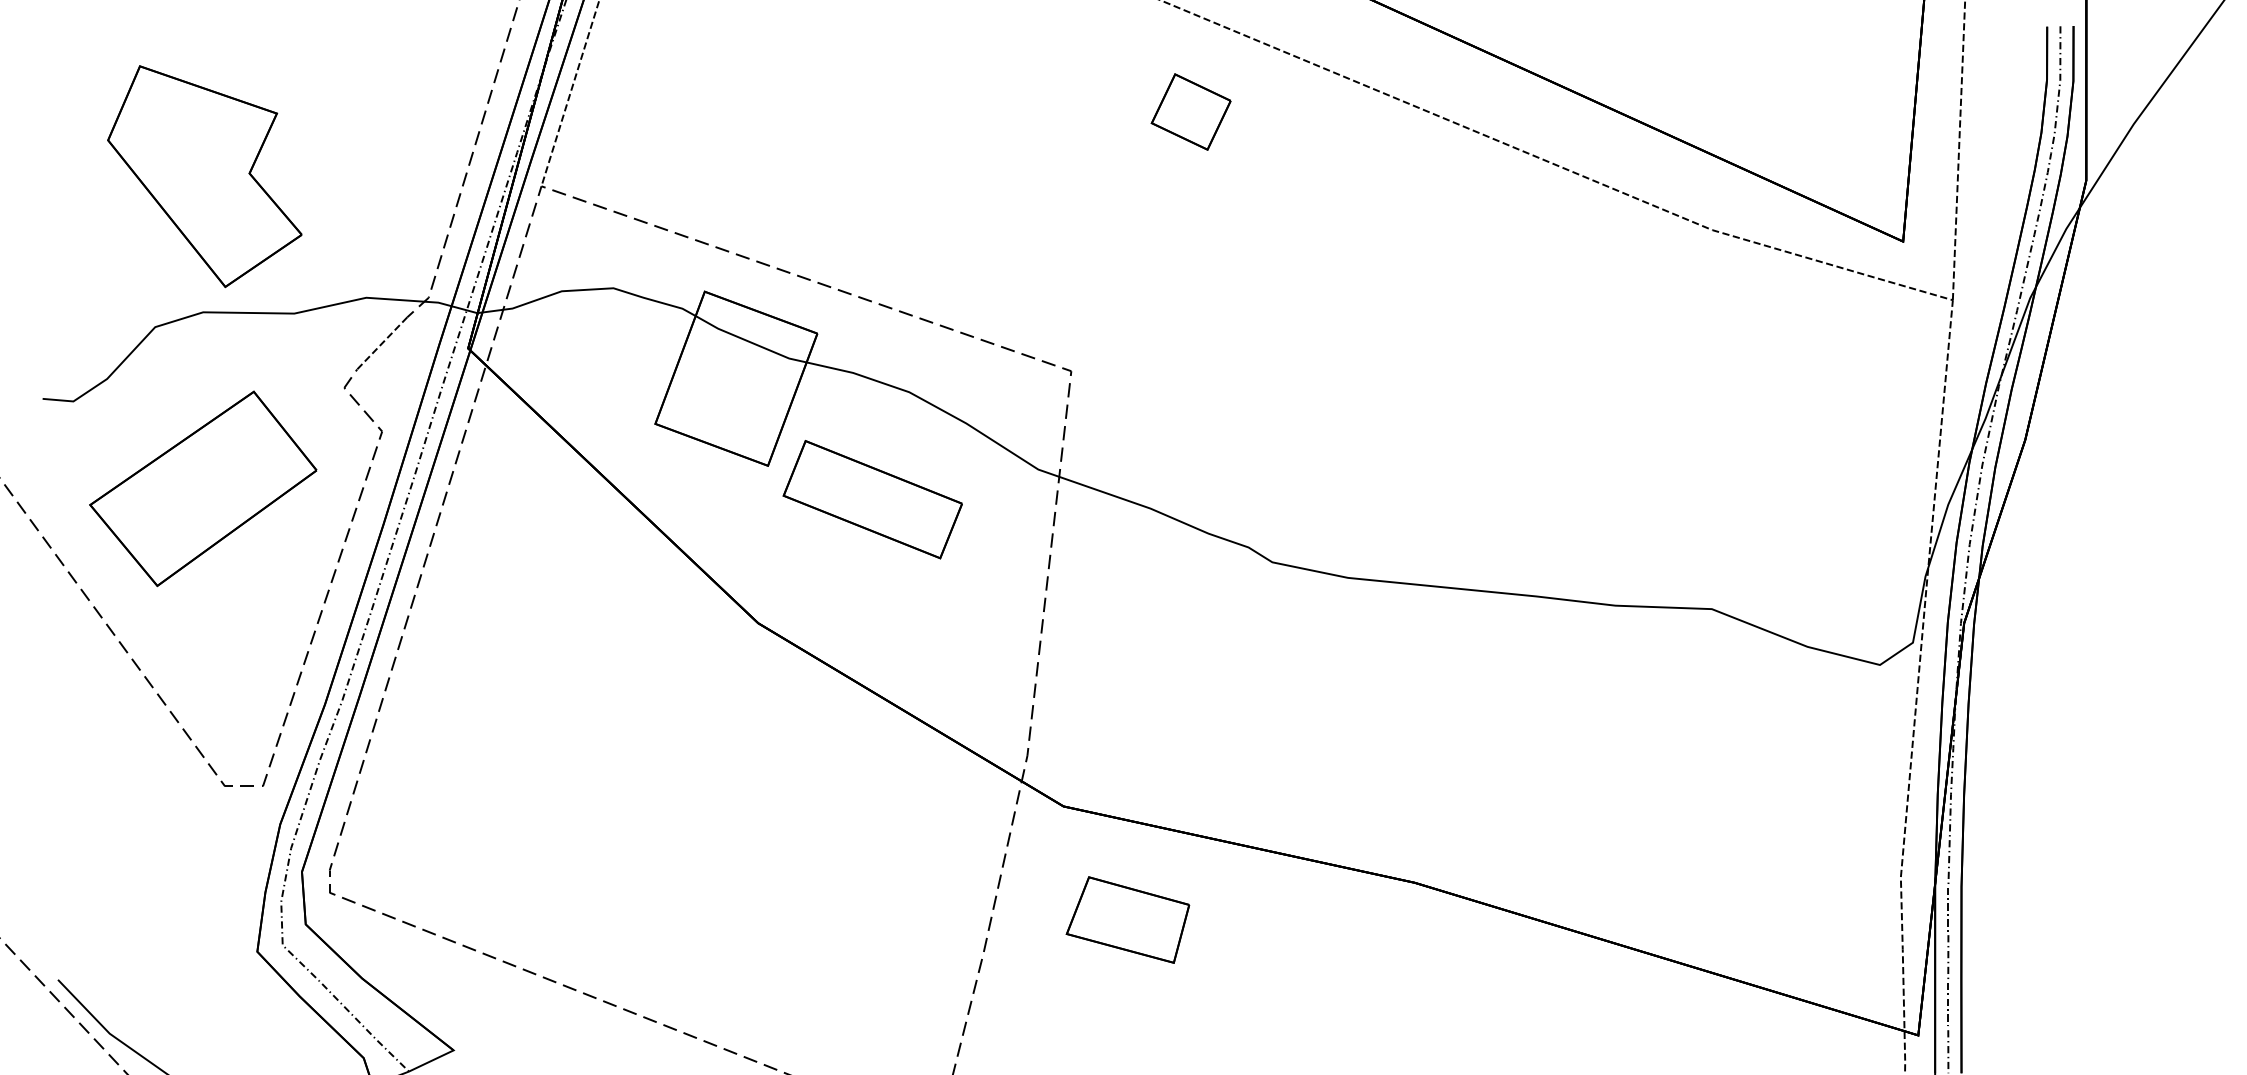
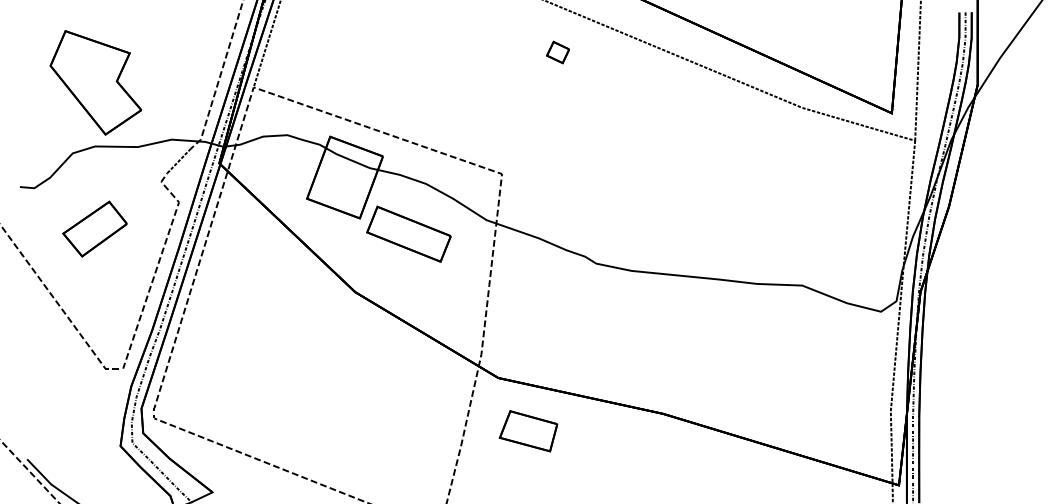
part: (1189, 111) -> (557, 52), size x0.6
part: (201, 487) -> (94, 228), size x0.6

